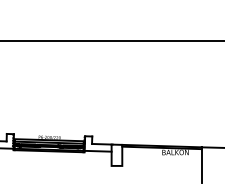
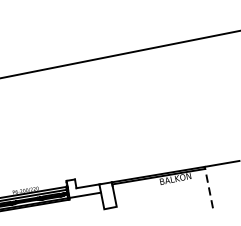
line: (201, 165) -> (208, 188), solid -> dashed

